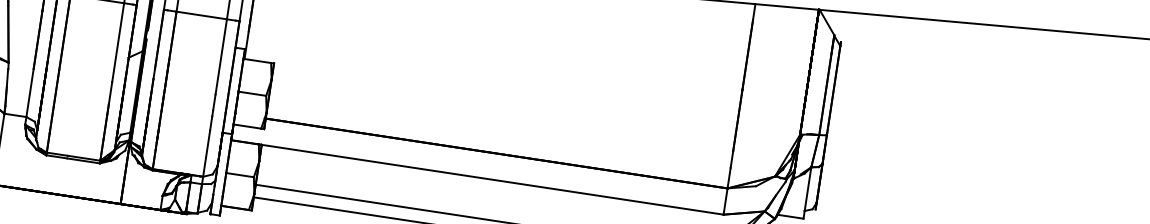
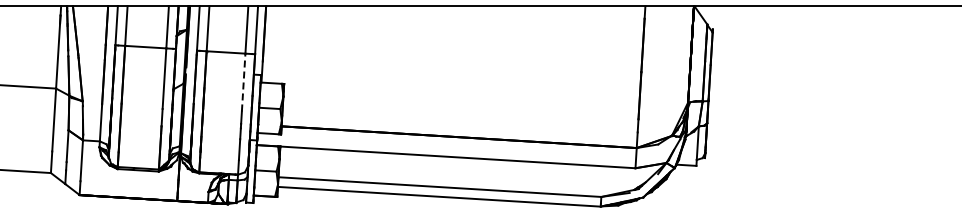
line: (221, 56) -> (243, 82), solid -> dashed

